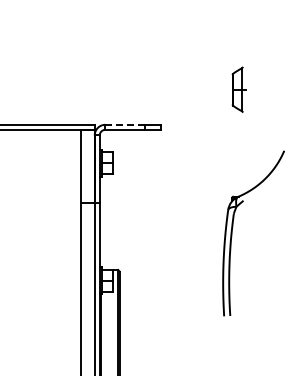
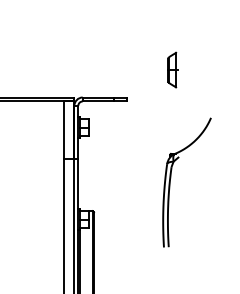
part: (238, 89) -> (172, 69), moved
line: (125, 124) -> (98, 97), dashed -> solid
part: (233, 227) -> (171, 177), moved

